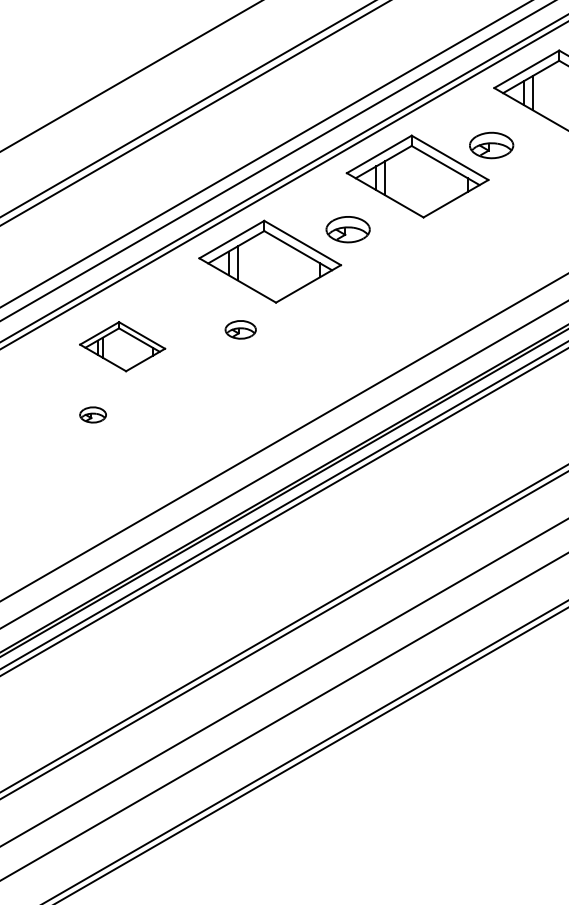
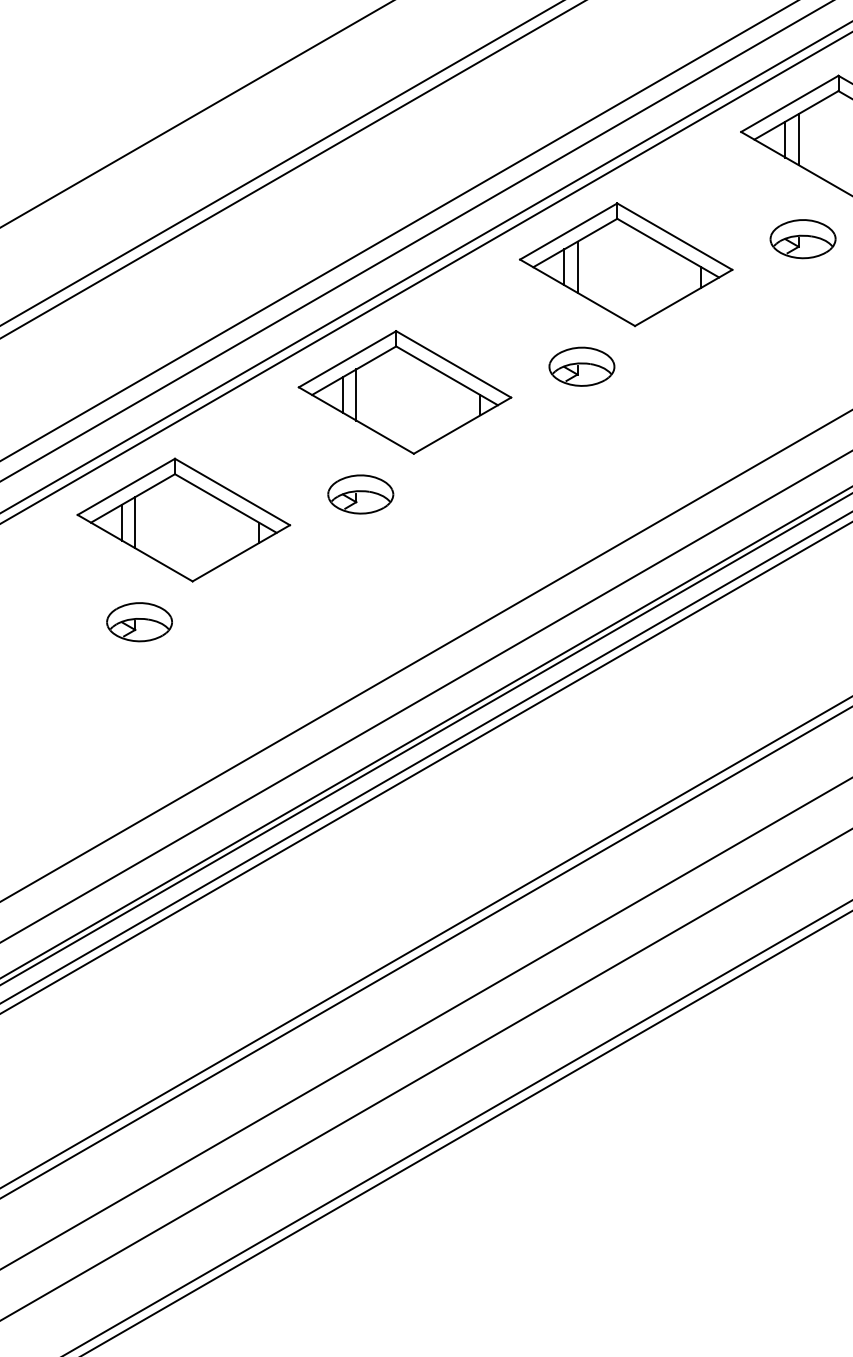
part: (491, 145) -> (802, 239), moved
part: (347, 229) -> (580, 366), moved
part: (240, 329) -> (360, 494), size x1.43
part: (122, 346) -> (183, 519), size x1.67
part: (92, 414) -> (138, 621), size x1.67

